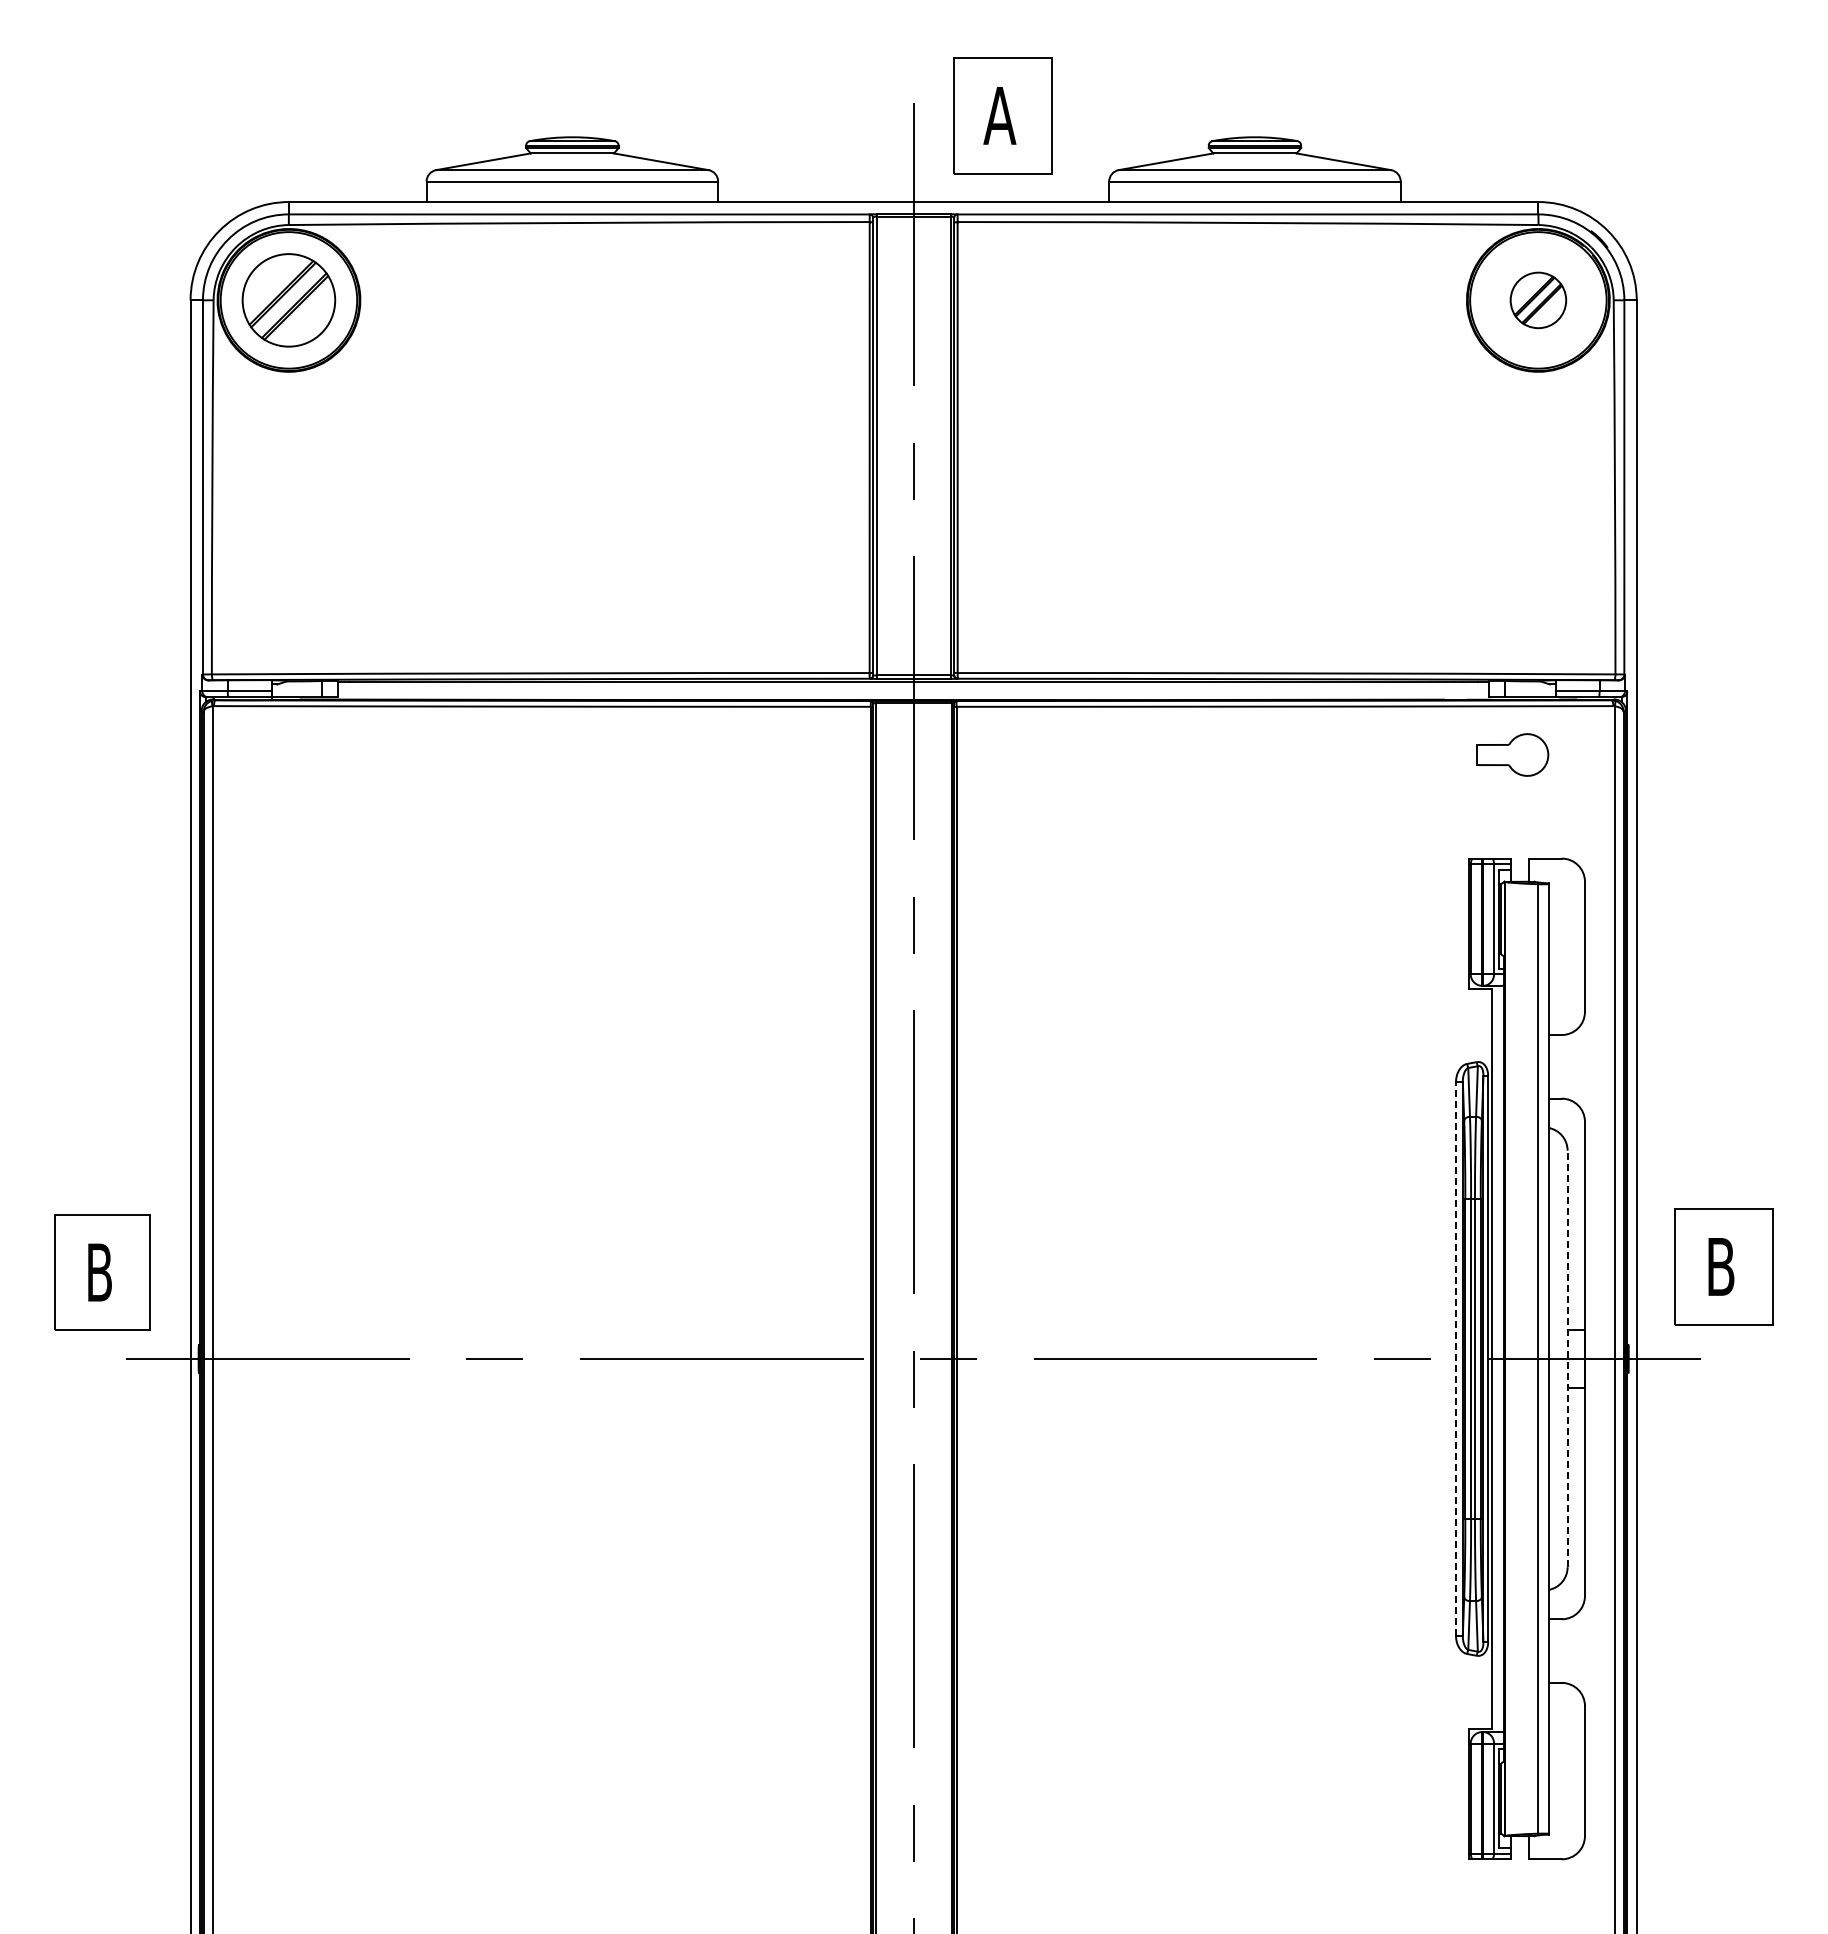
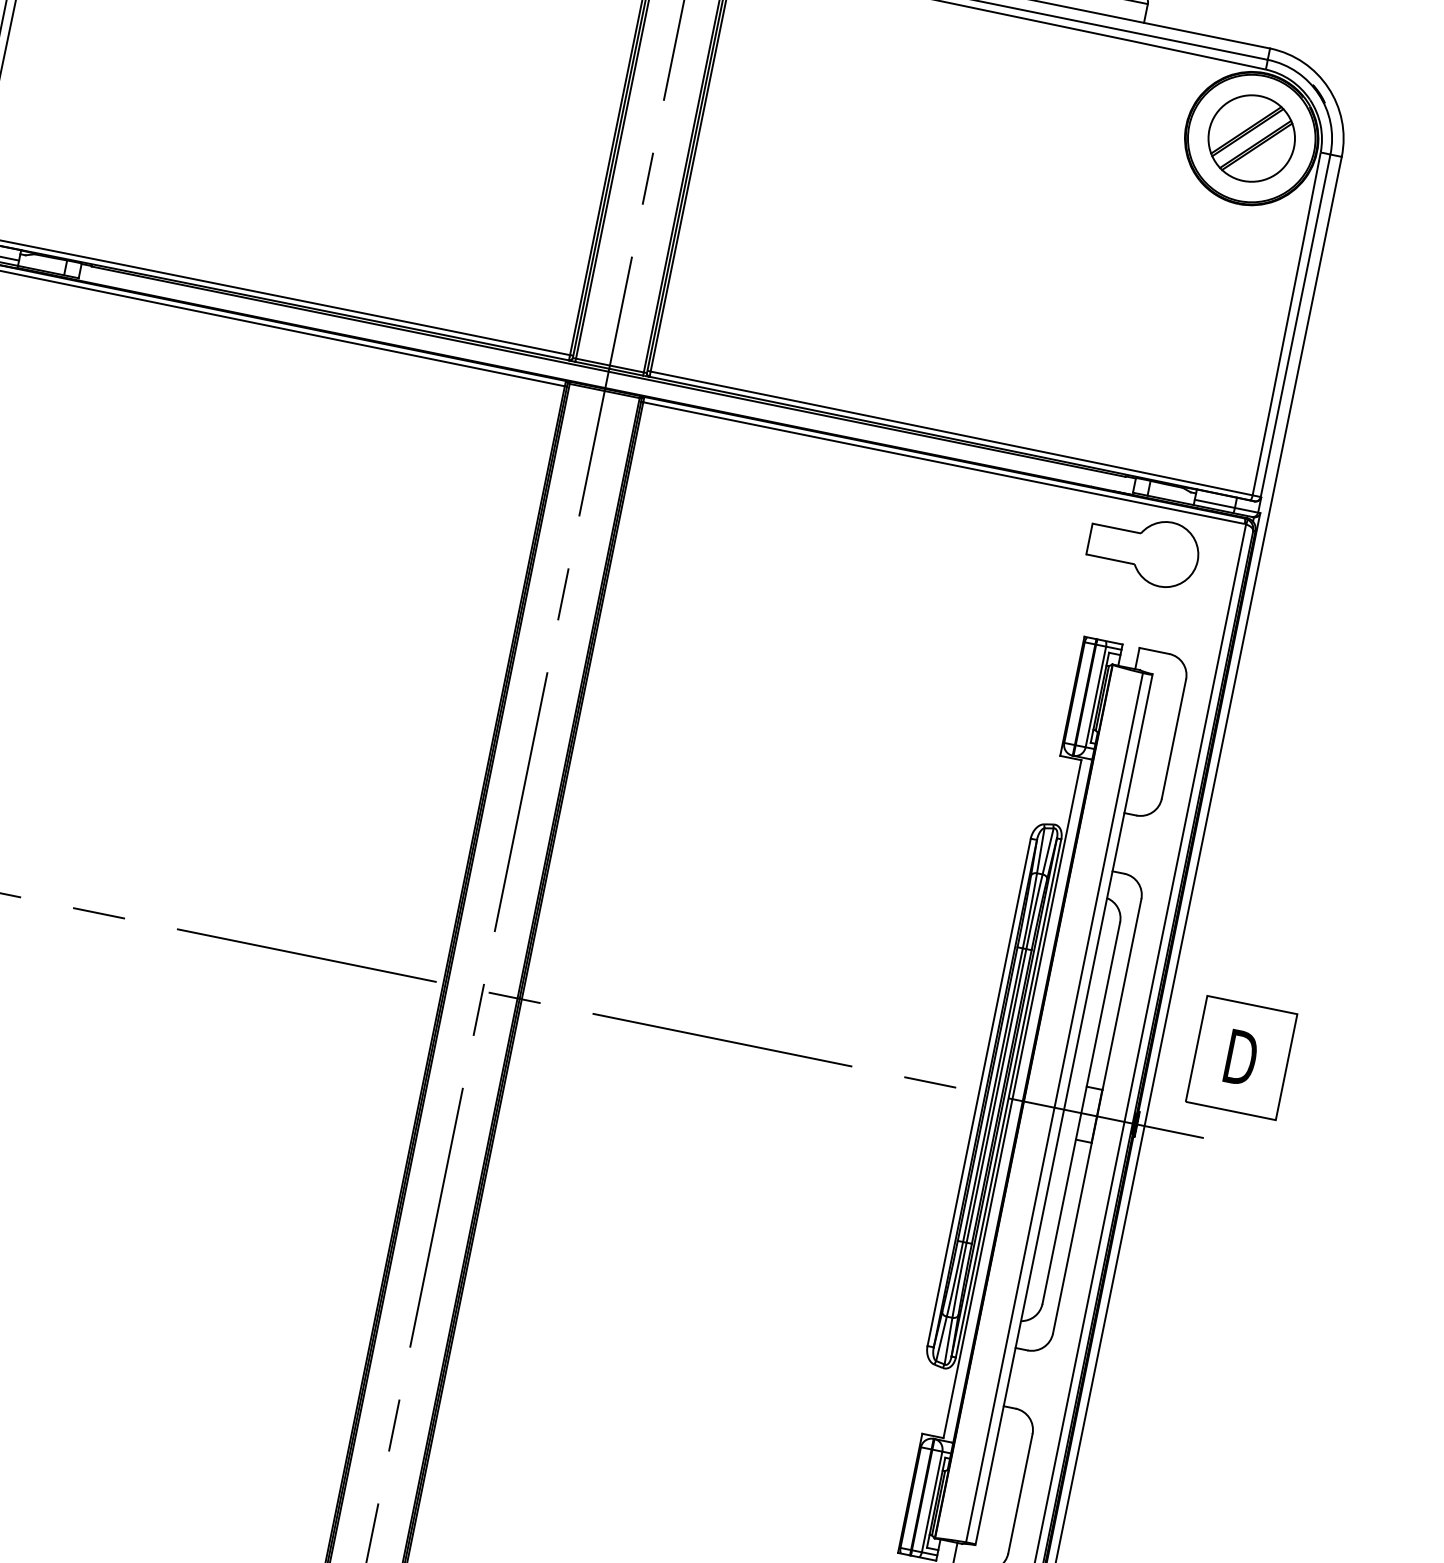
part: (1538, 300) -> (1251, 138), size x1.67
part: (1512, 754) -> (1143, 549), size x1.67
text: (1726, 1266) -> (1244, 1058), B -> D
line: (1456, 1358) -> (979, 1092), dashed -> solid
line: (1567, 1358) -> (1081, 1112), dashed -> solid

